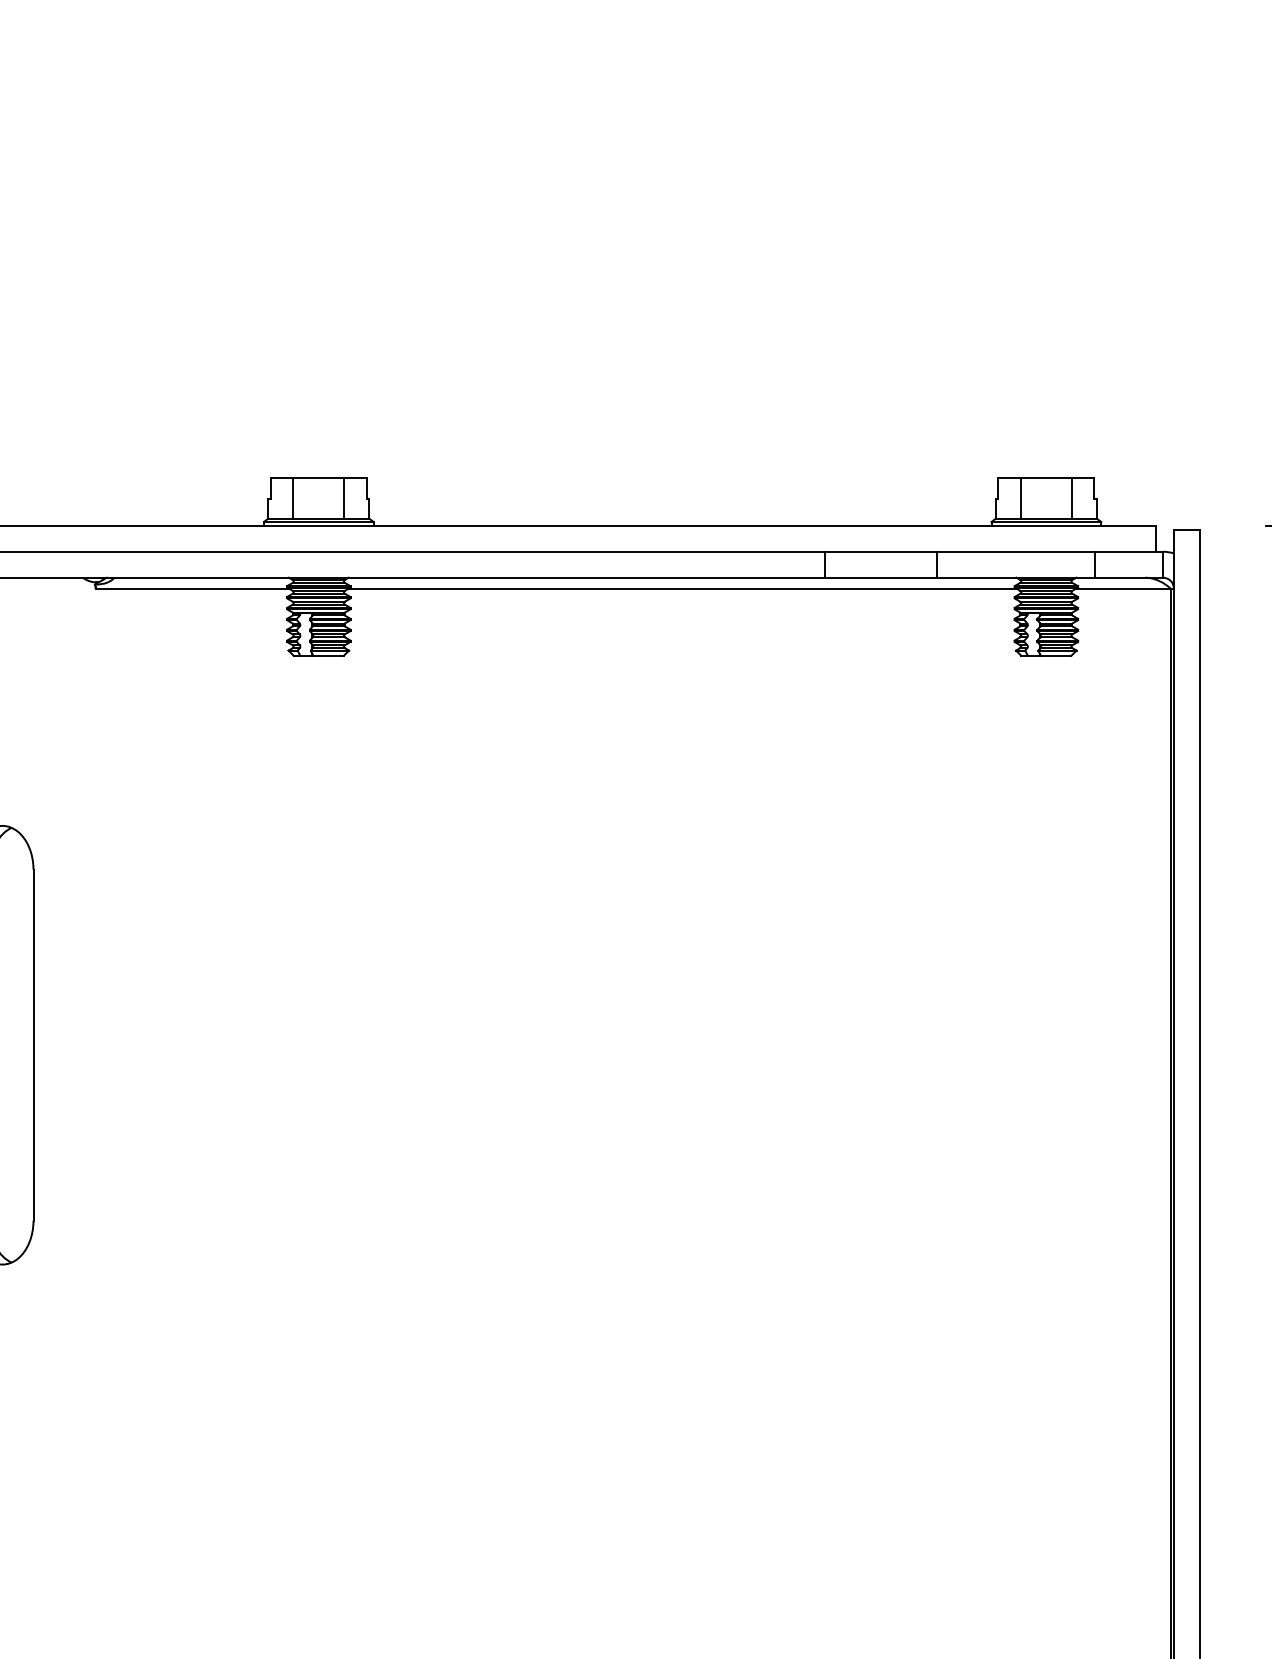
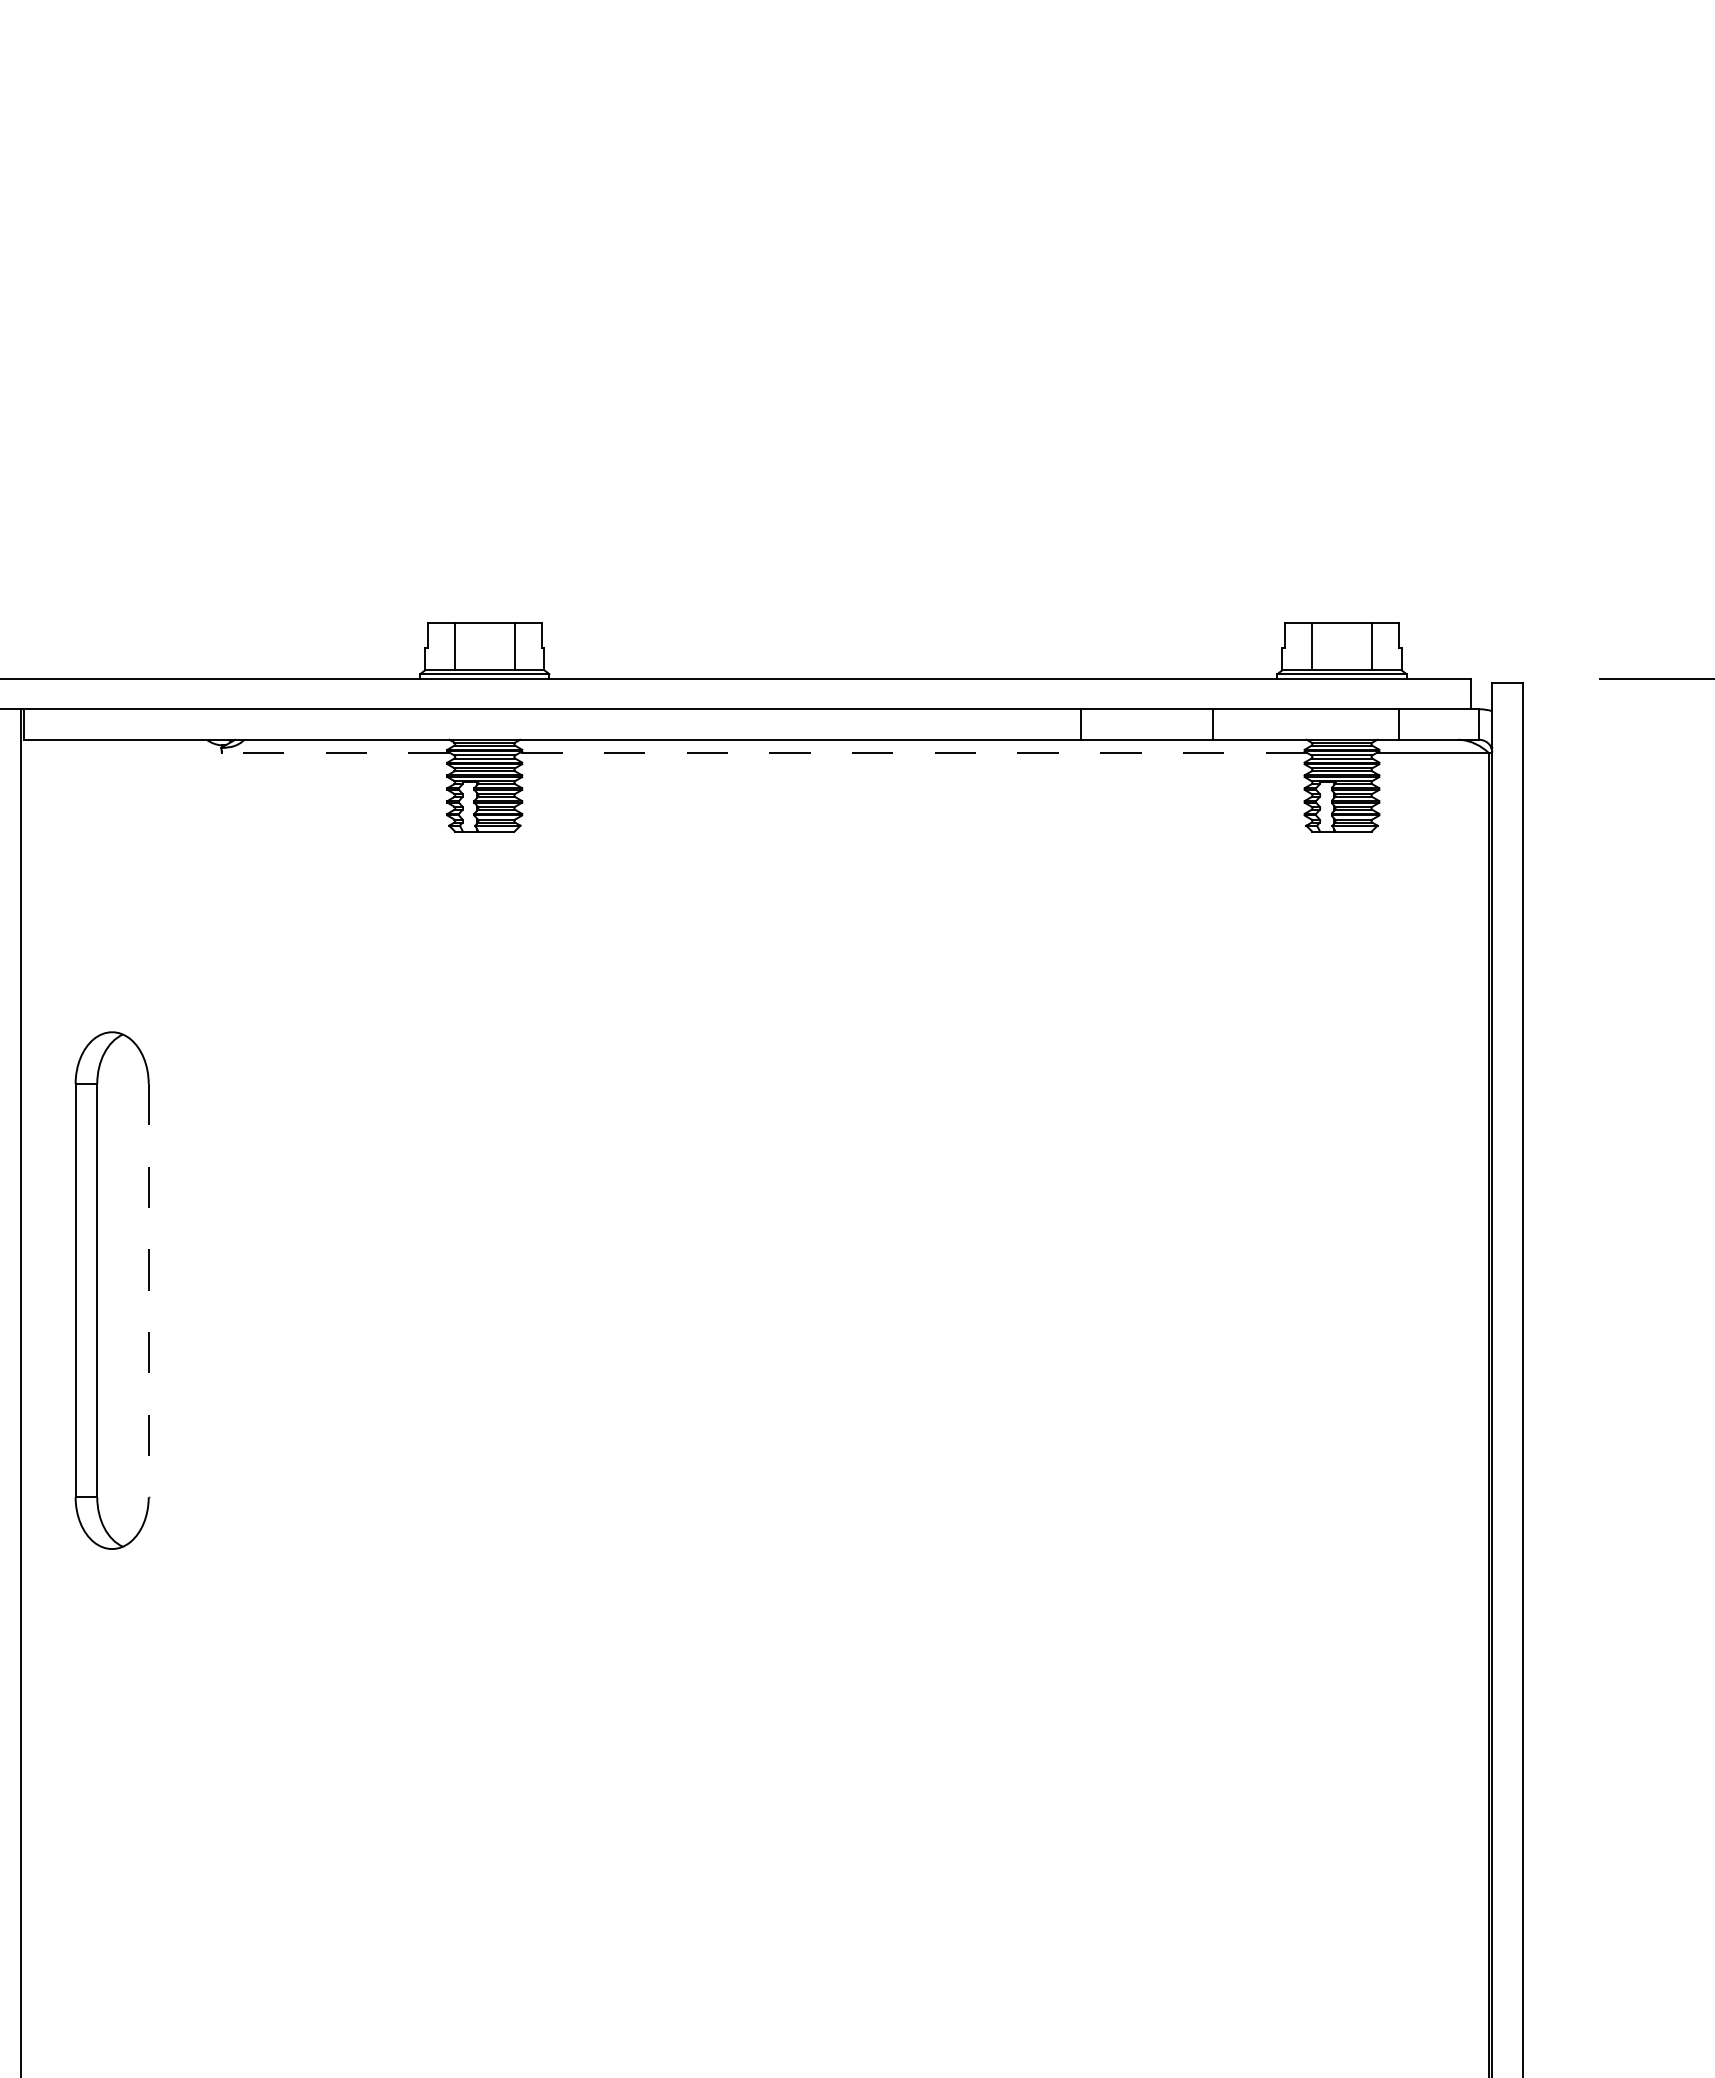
line: (192, 588) -> (335, 752), solid -> dashed
line: (682, 588) -> (913, 752), solid -> dashed
line: (33, 1045) -> (148, 1290), solid -> dashed

